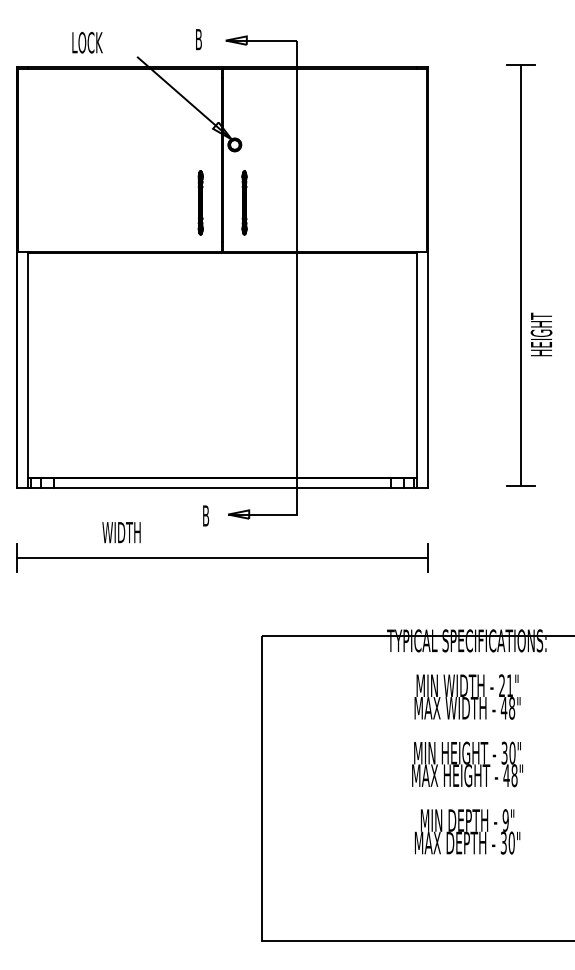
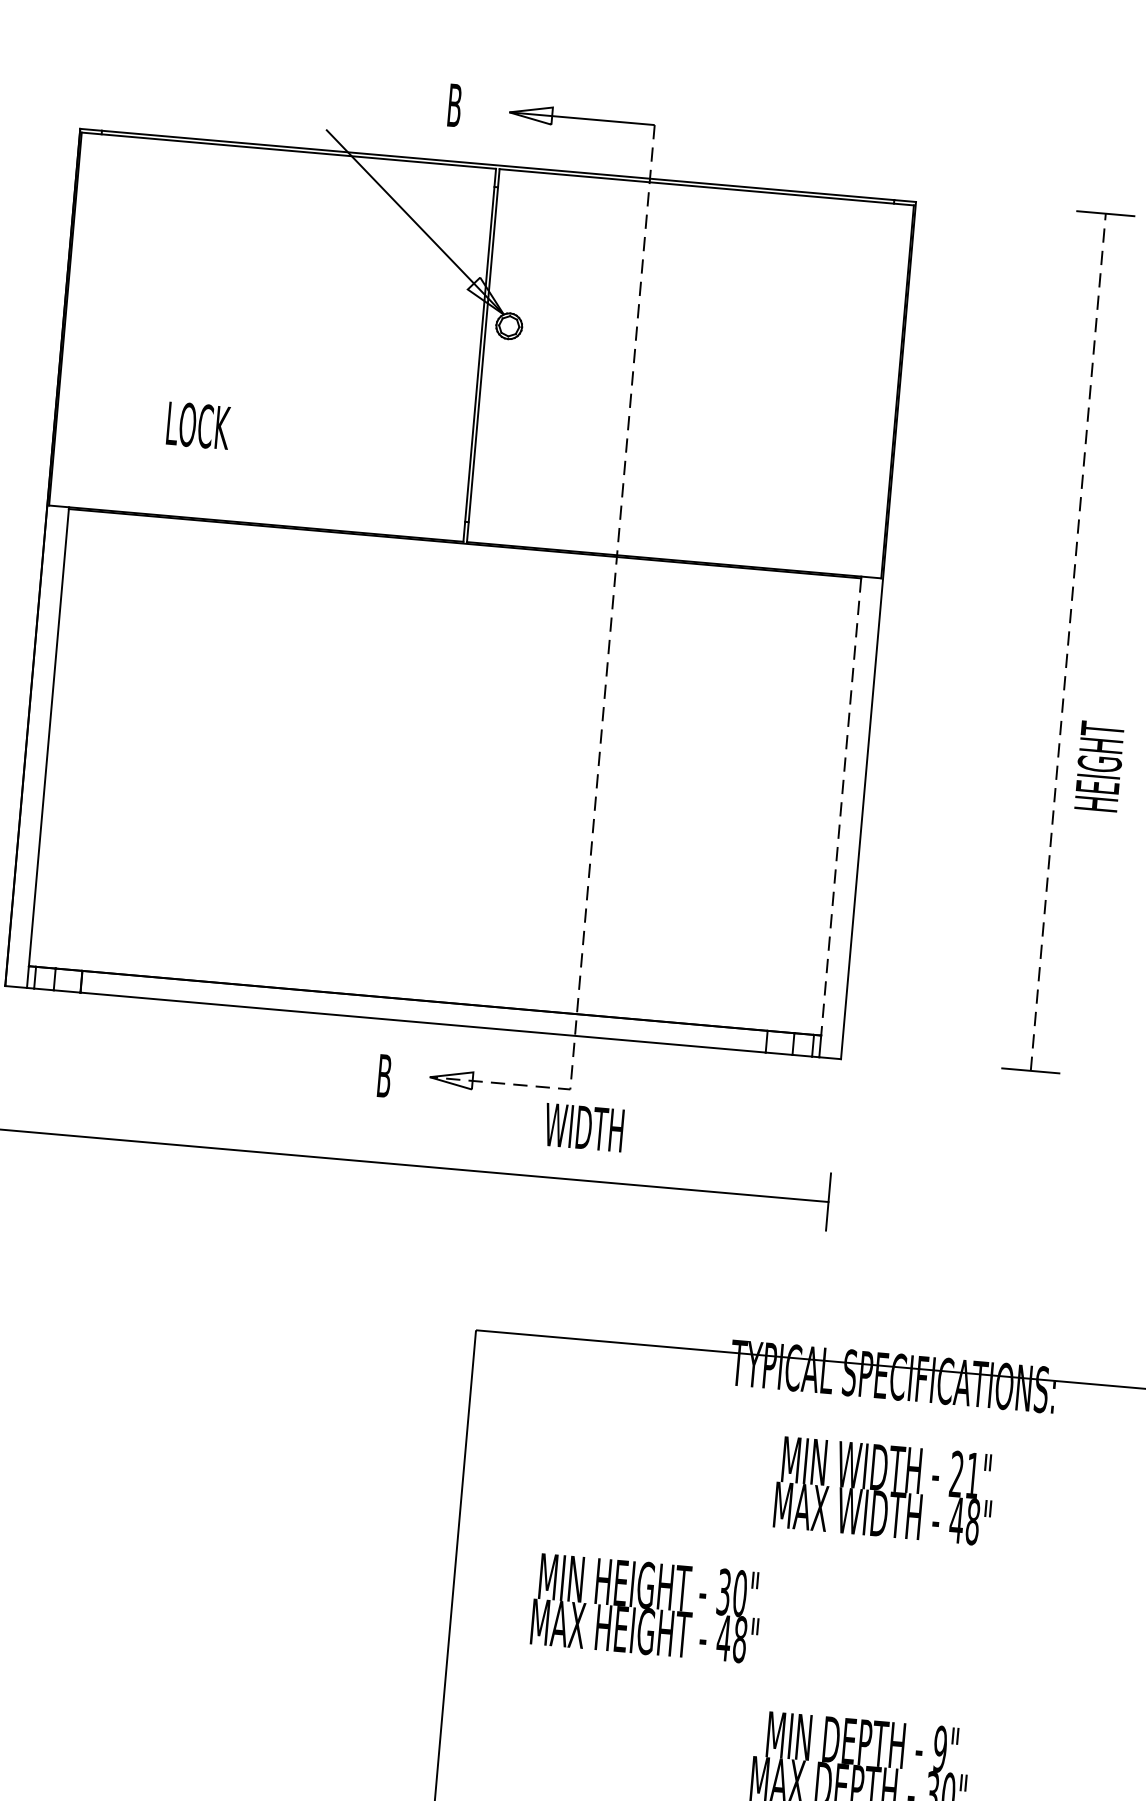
text: (87, 42) -> (198, 425), moved
part: (200, 202) -> (429, 437), removed
part: (244, 202) -> (518, 445), removed
line: (520, 275) -> (1067, 642), solid -> dashed
line: (297, 313) -> (606, 680), solid -> dashed
line: (417, 365) -> (841, 807), solid -> dashed
text: (121, 532) -> (584, 1127), moved
text: (467, 764) -> (646, 1608), moved

